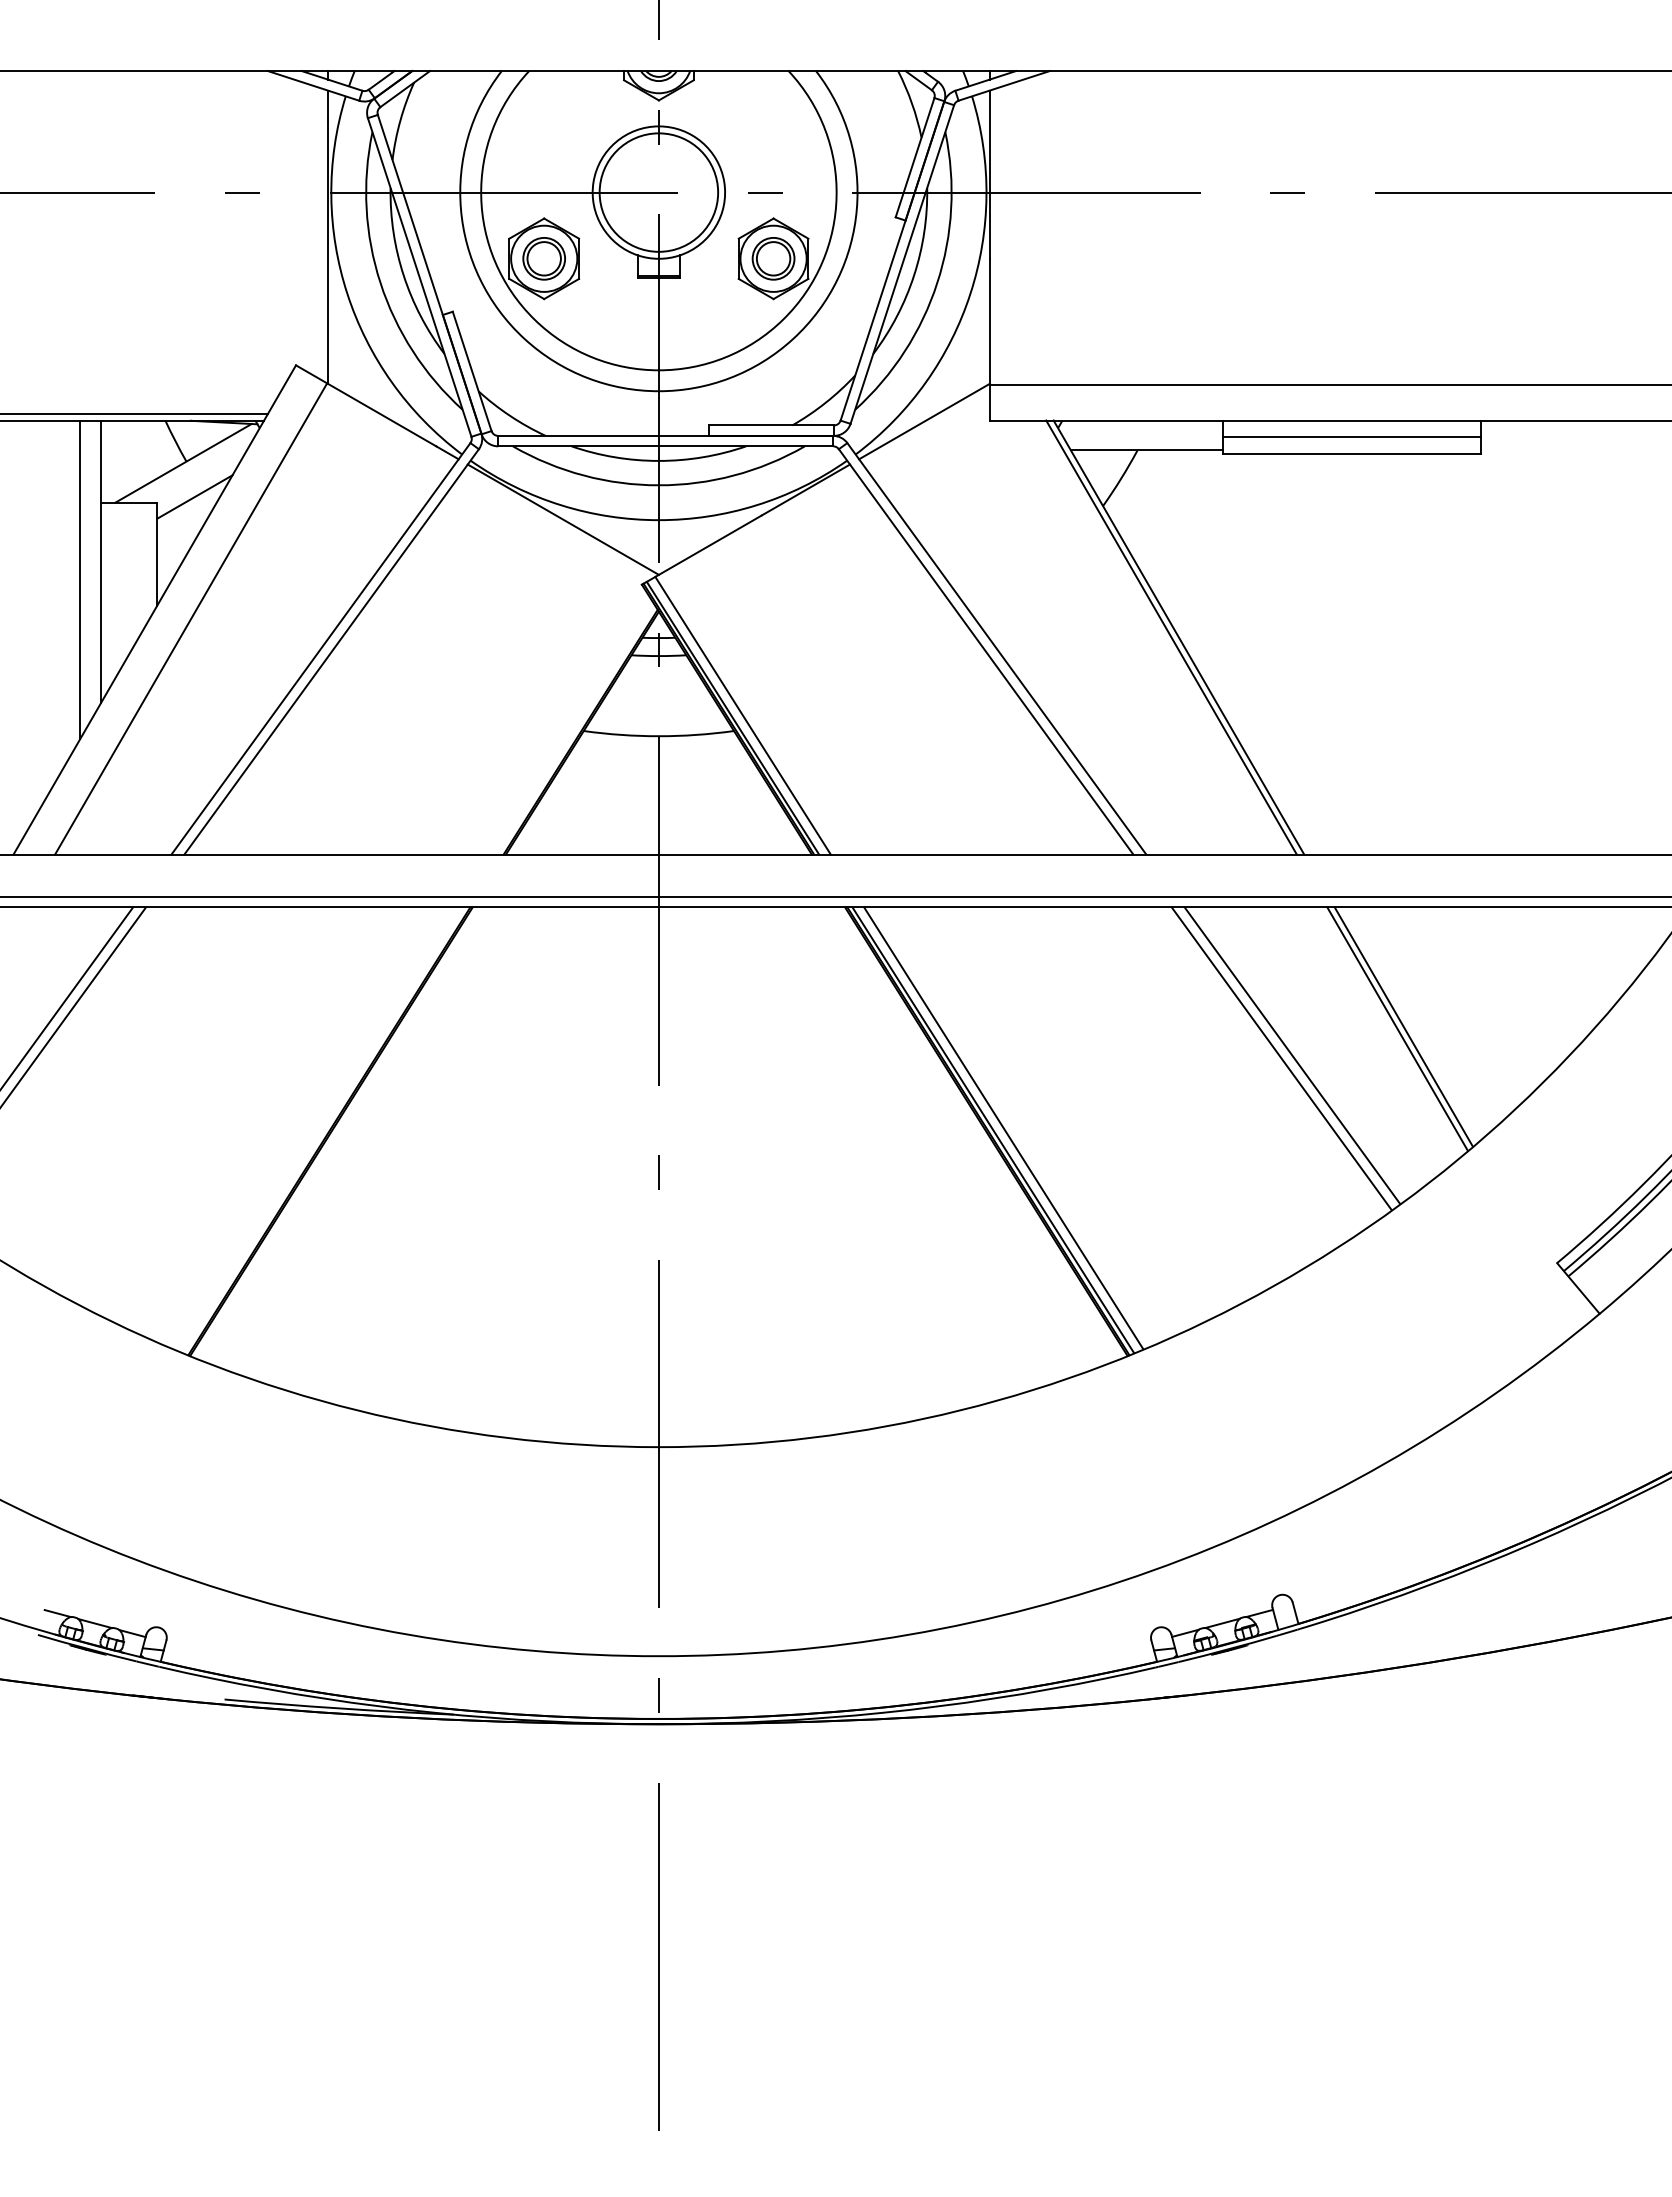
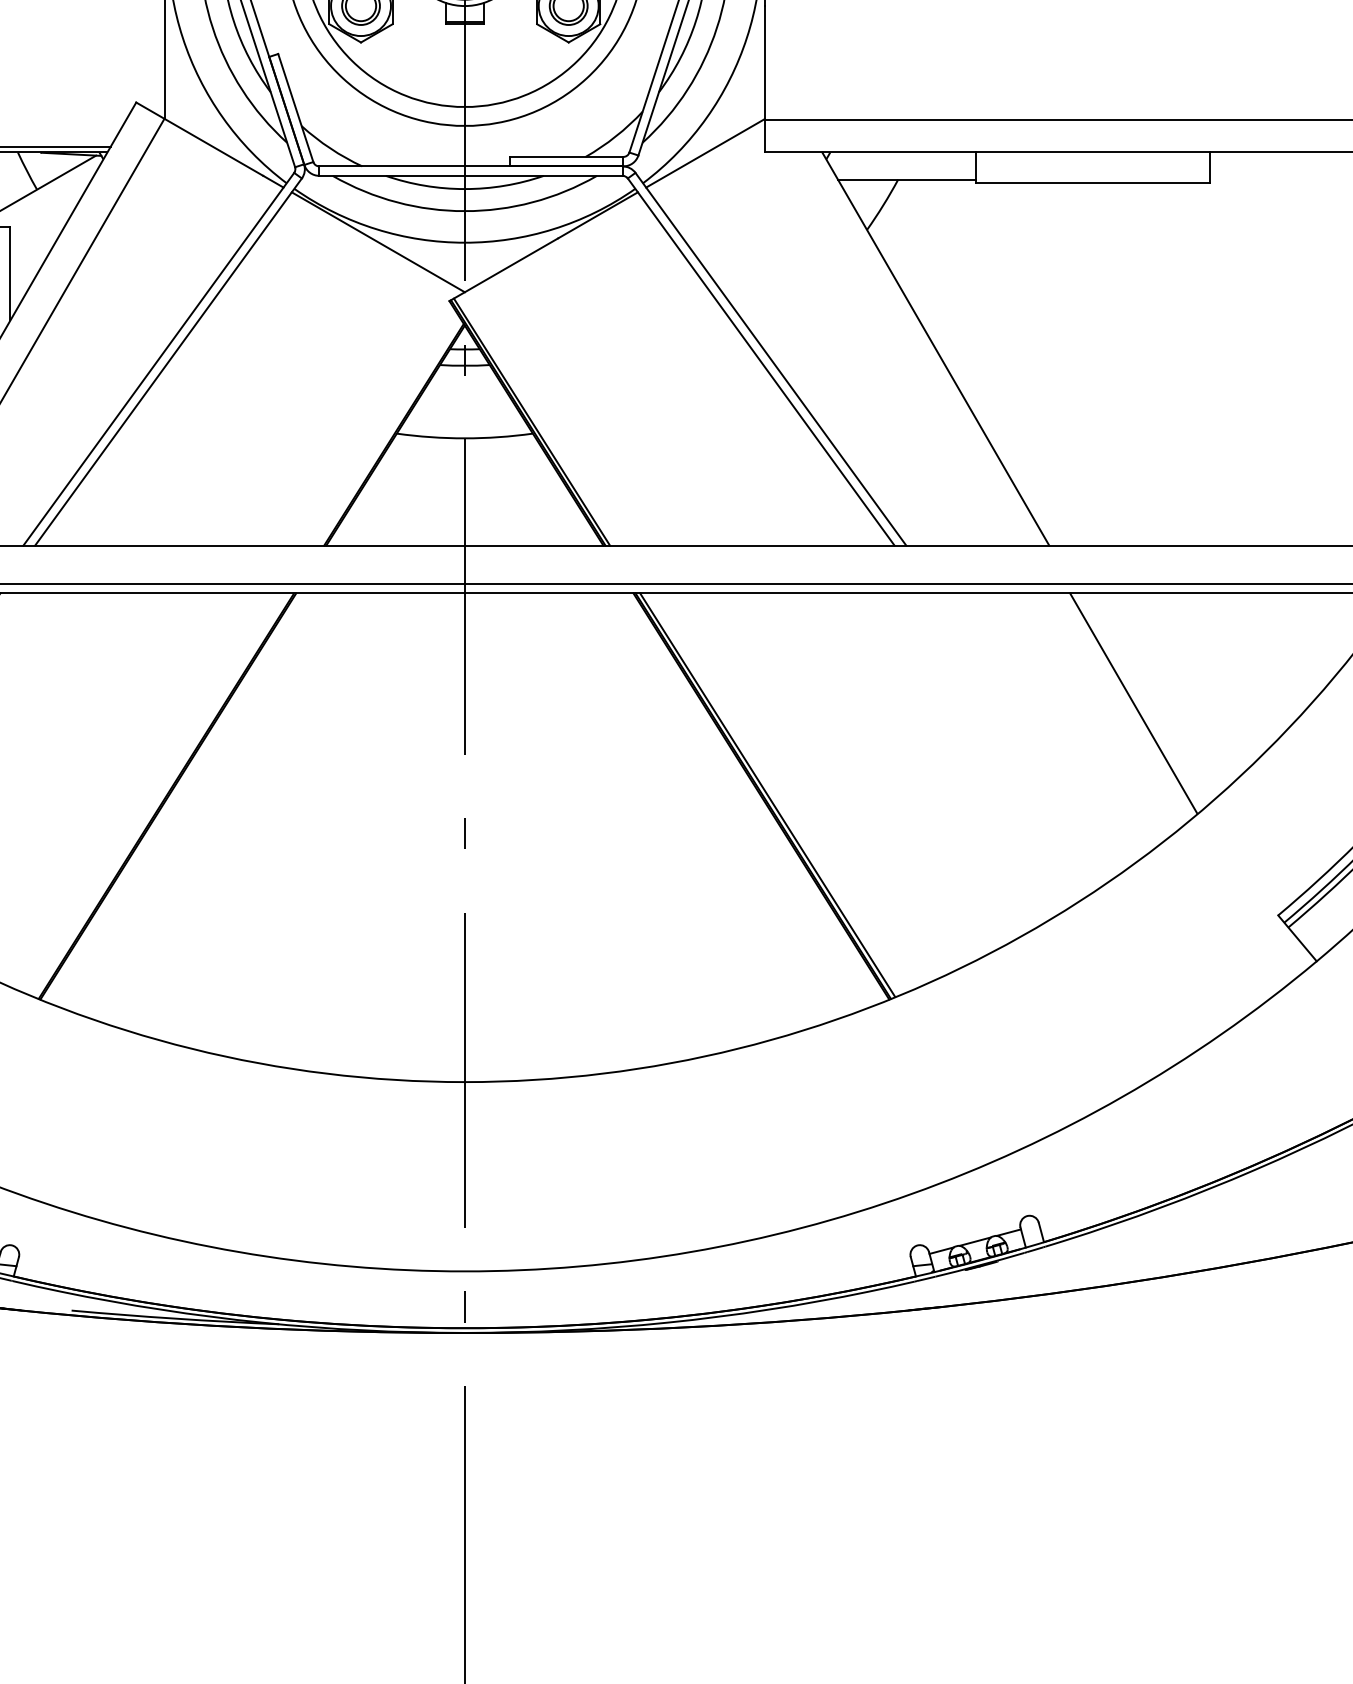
line: (1352, 436) -> (1092, 166), removed
line: (194, 496) -> (44, 221), removed
line: (1171, 637) -> (929, 348), removed
line: (742, 715) -> (540, 419), removed
line: (1403, 1026) -> (1139, 701), removed
line: (1292, 1055) -> (1038, 727), removed
line: (1281, 1058) -> (1028, 730), removed
line: (1003, 1128) -> (776, 793), removed

